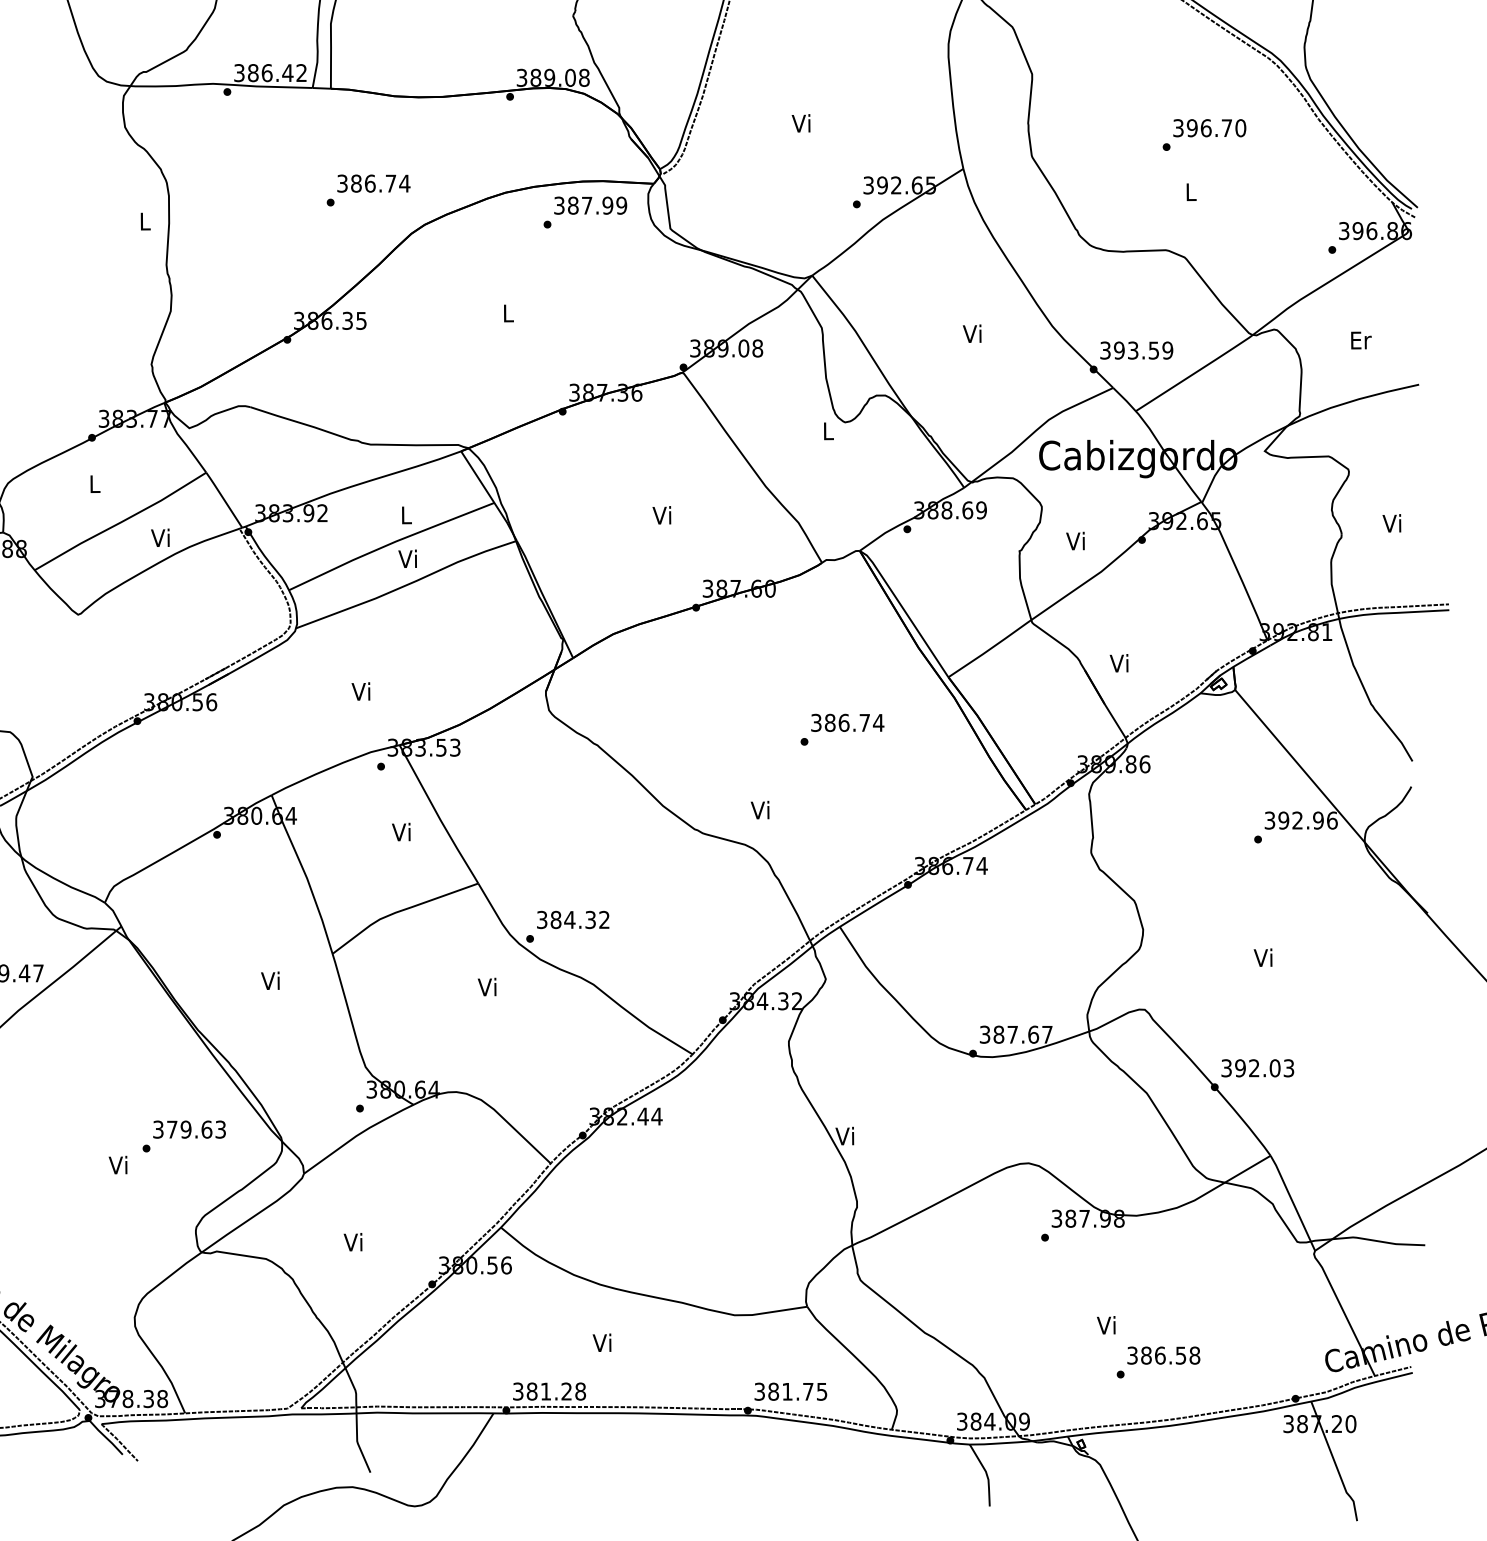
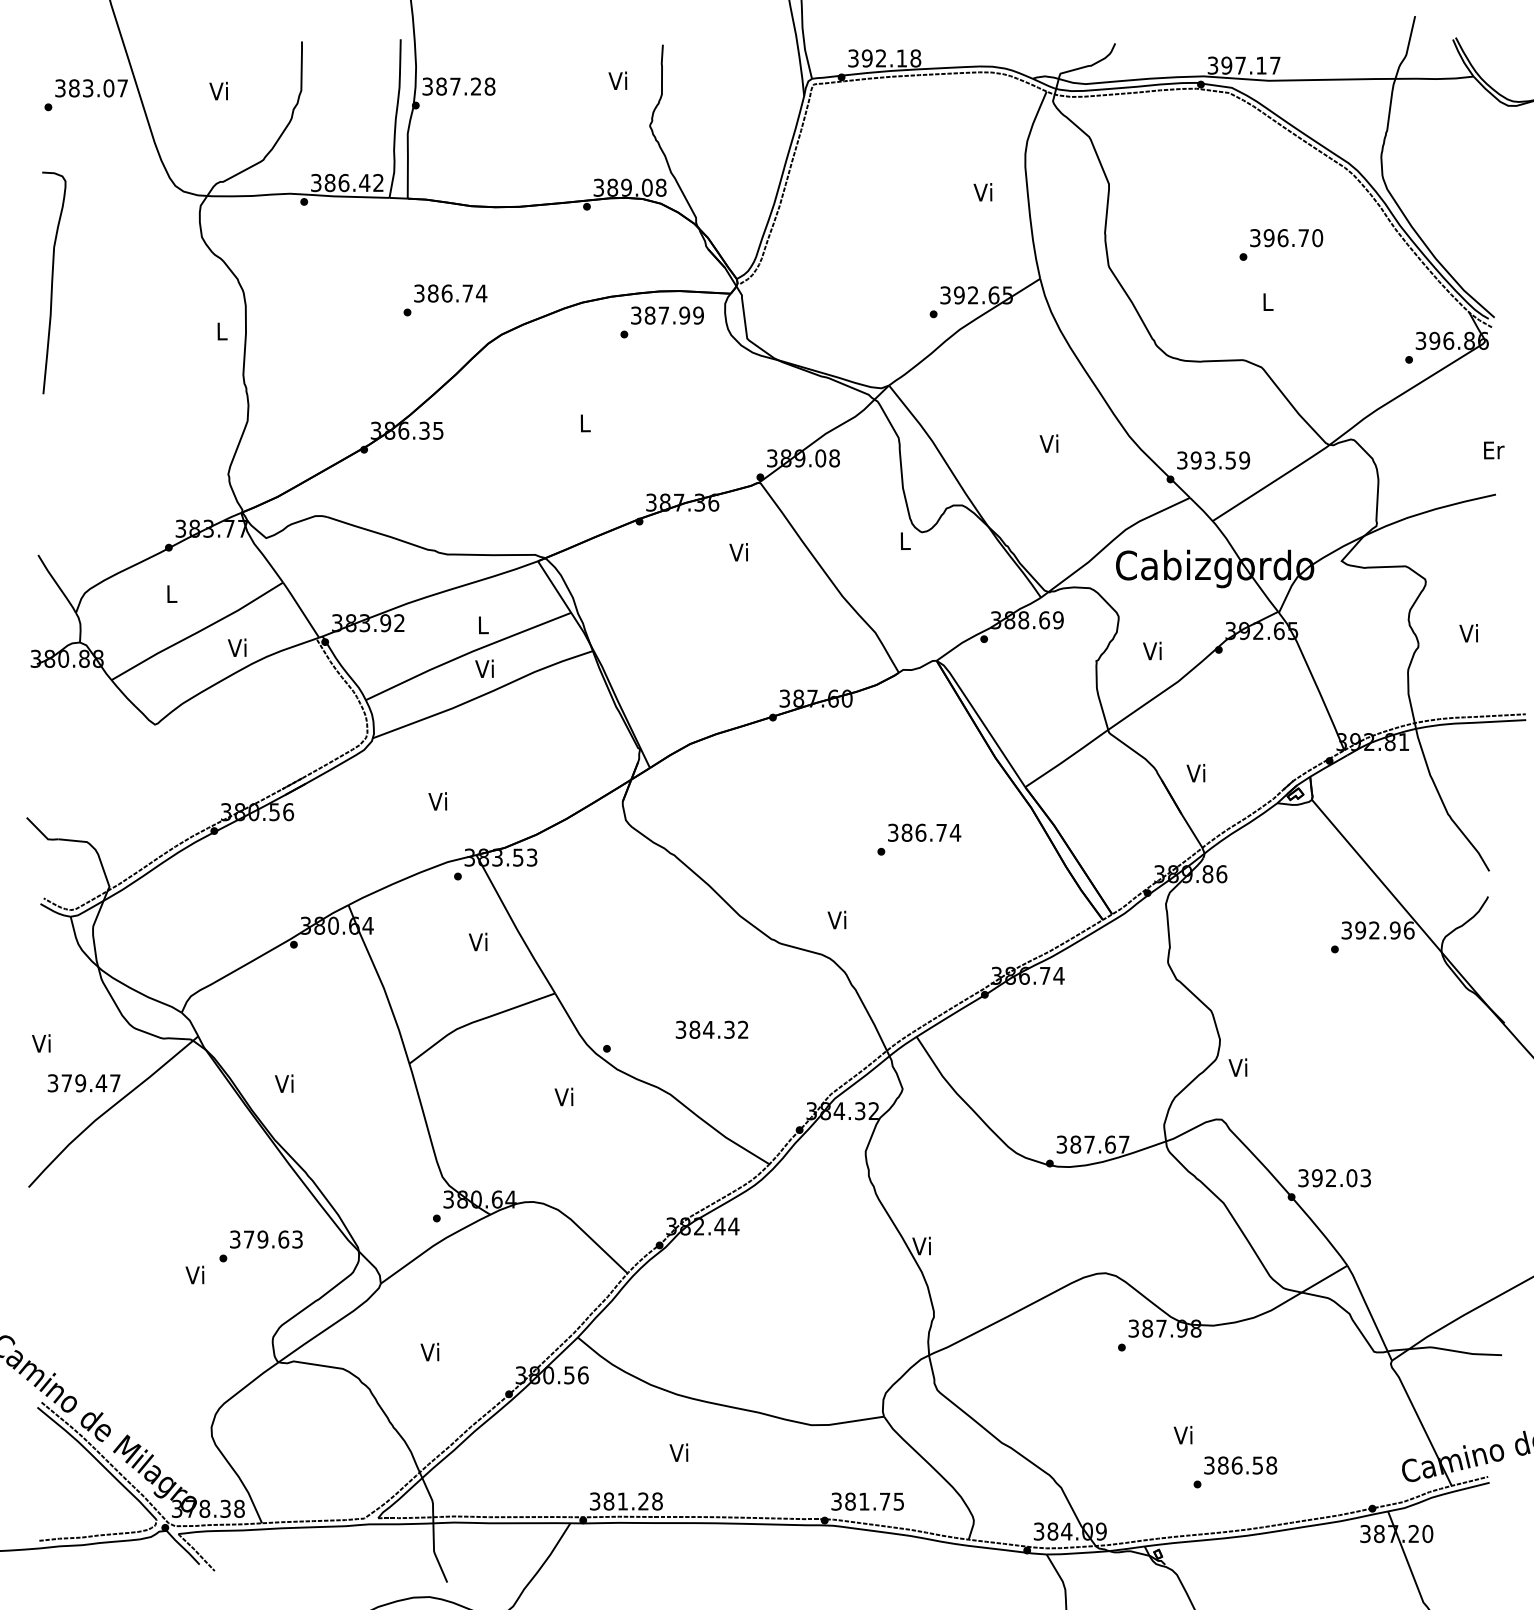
text: (800, 123) -> (982, 192), moved
text: (1361, 340) -> (1494, 450), moved
text: (661, 515) -> (738, 552), moved
text: (572, 919) -> (711, 1029), moved
text: (1262, 957) -> (1237, 1067), moved
text: (269, 980) -> (283, 1083), moved

